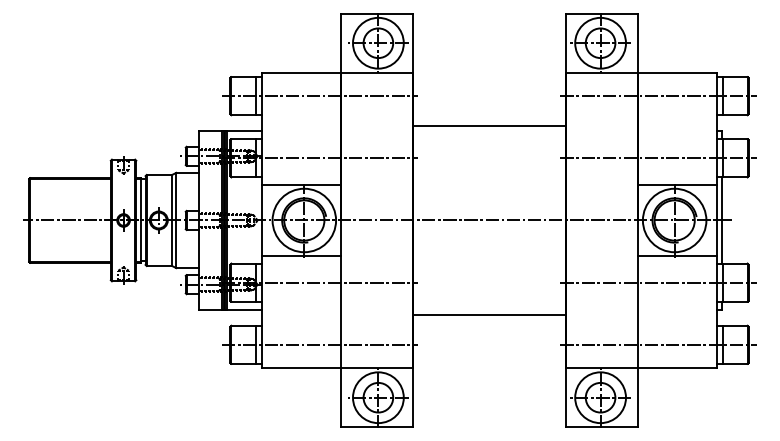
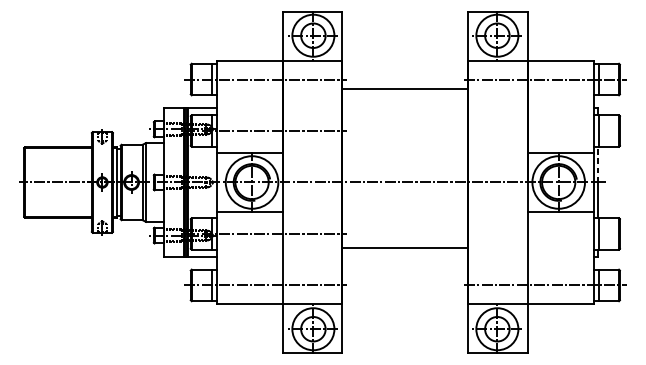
line: (489, 126) -> (405, 88), moved
line: (658, 158) -> (545, 131), removed
line: (722, 198) -> (598, 164), solid -> dashed
line: (658, 282) -> (545, 233), removed
line: (489, 314) -> (405, 247), moved

